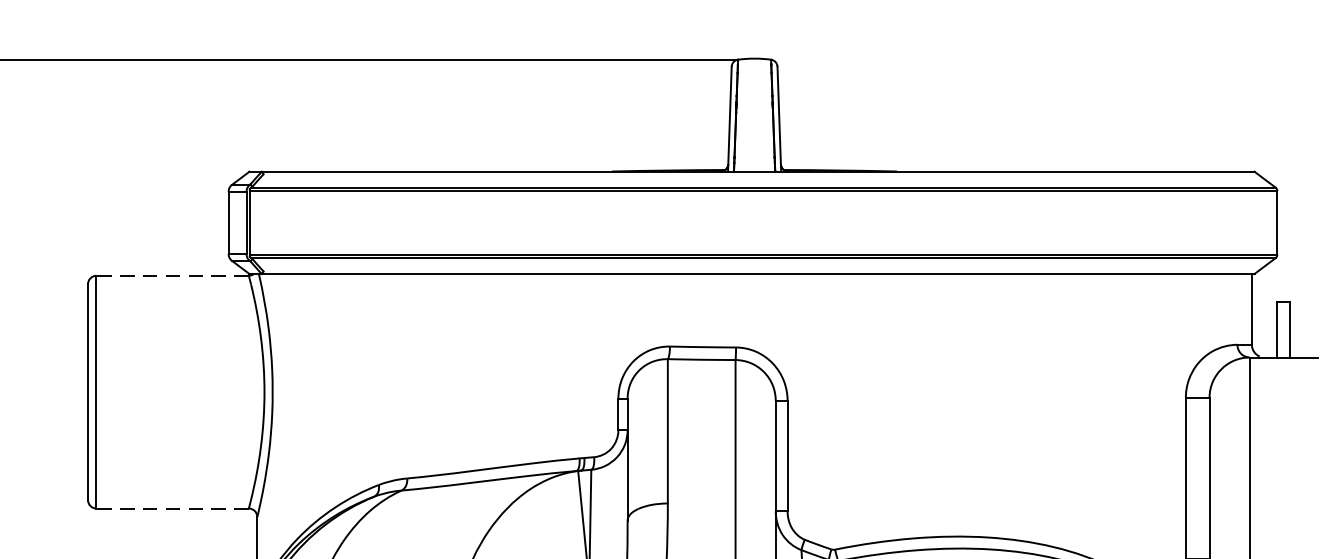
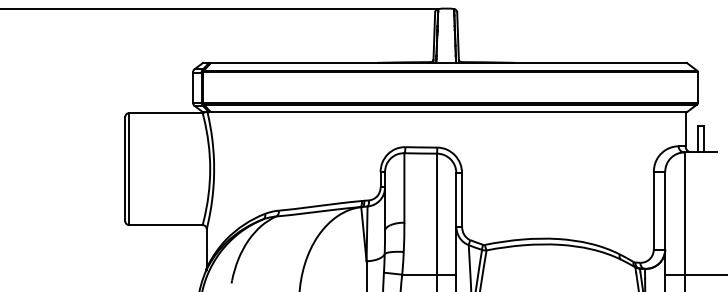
line: (173, 276) -> (166, 113), dashed -> solid
line: (173, 509) -> (166, 225), dashed -> solid

